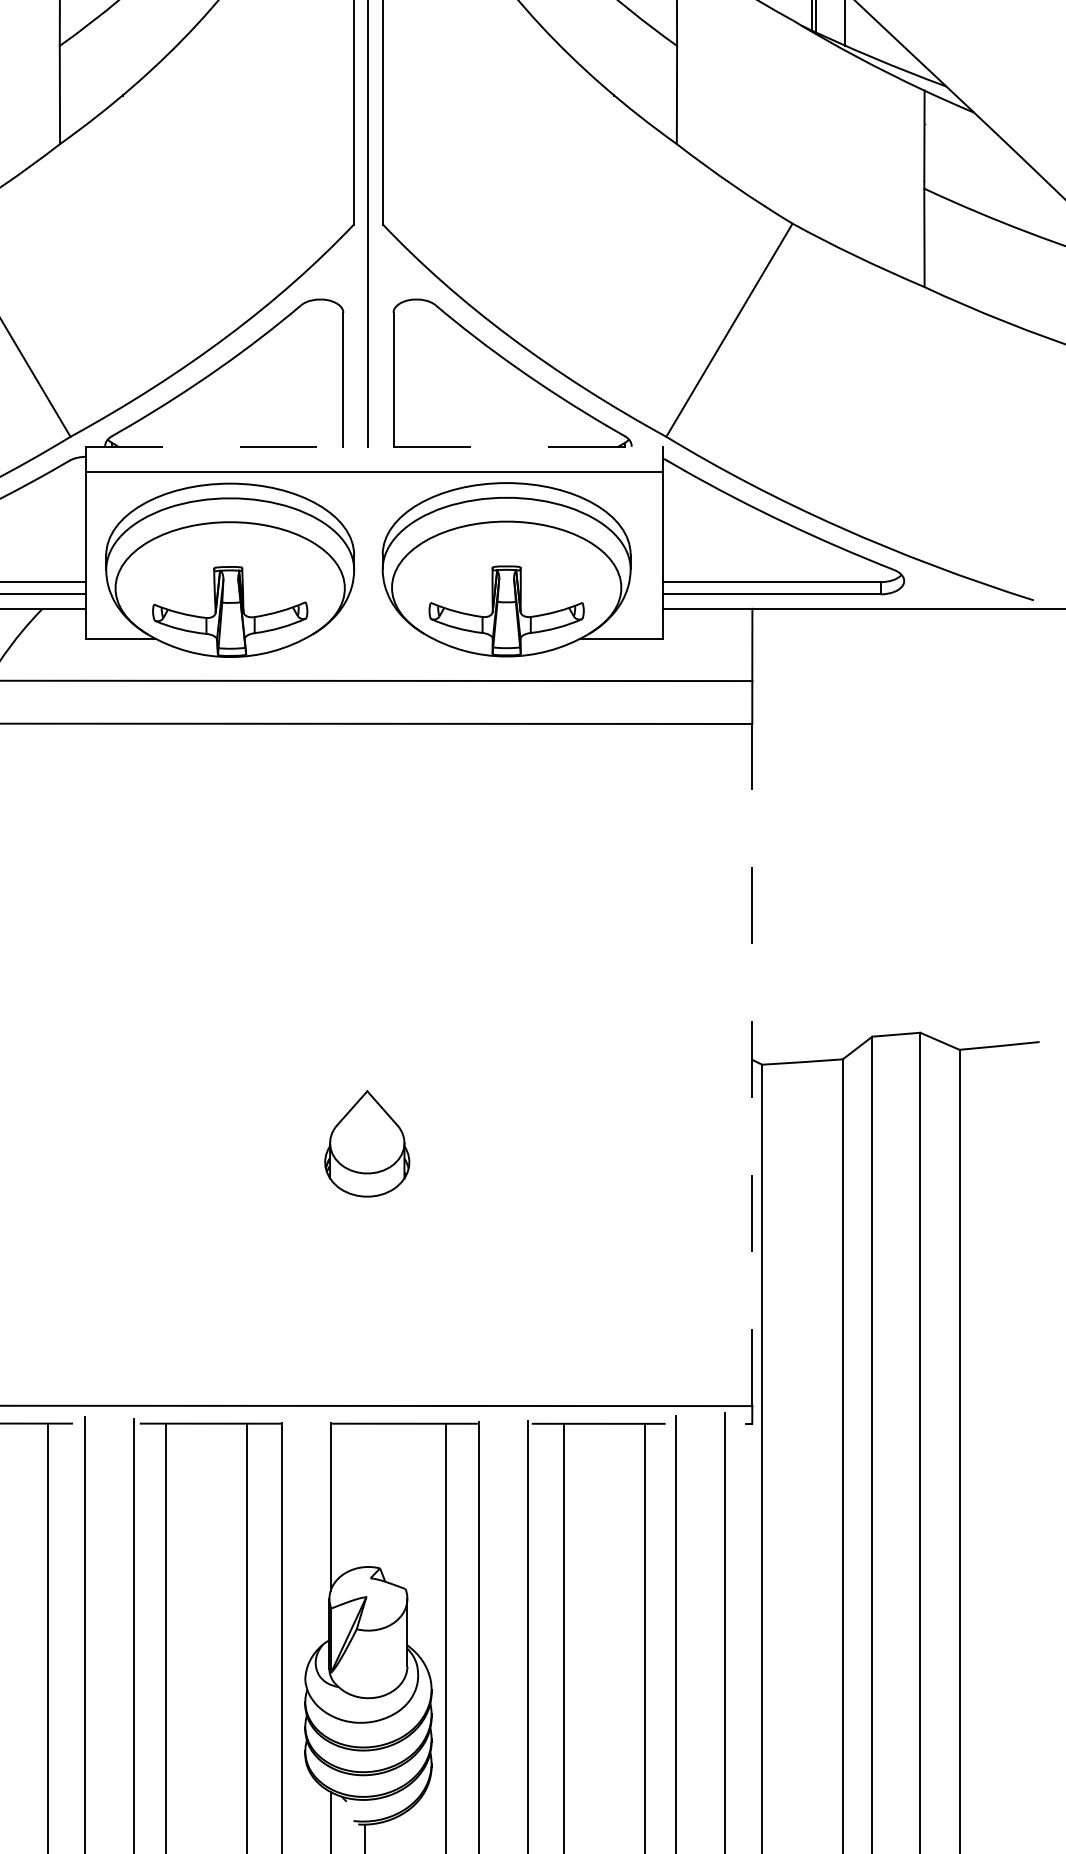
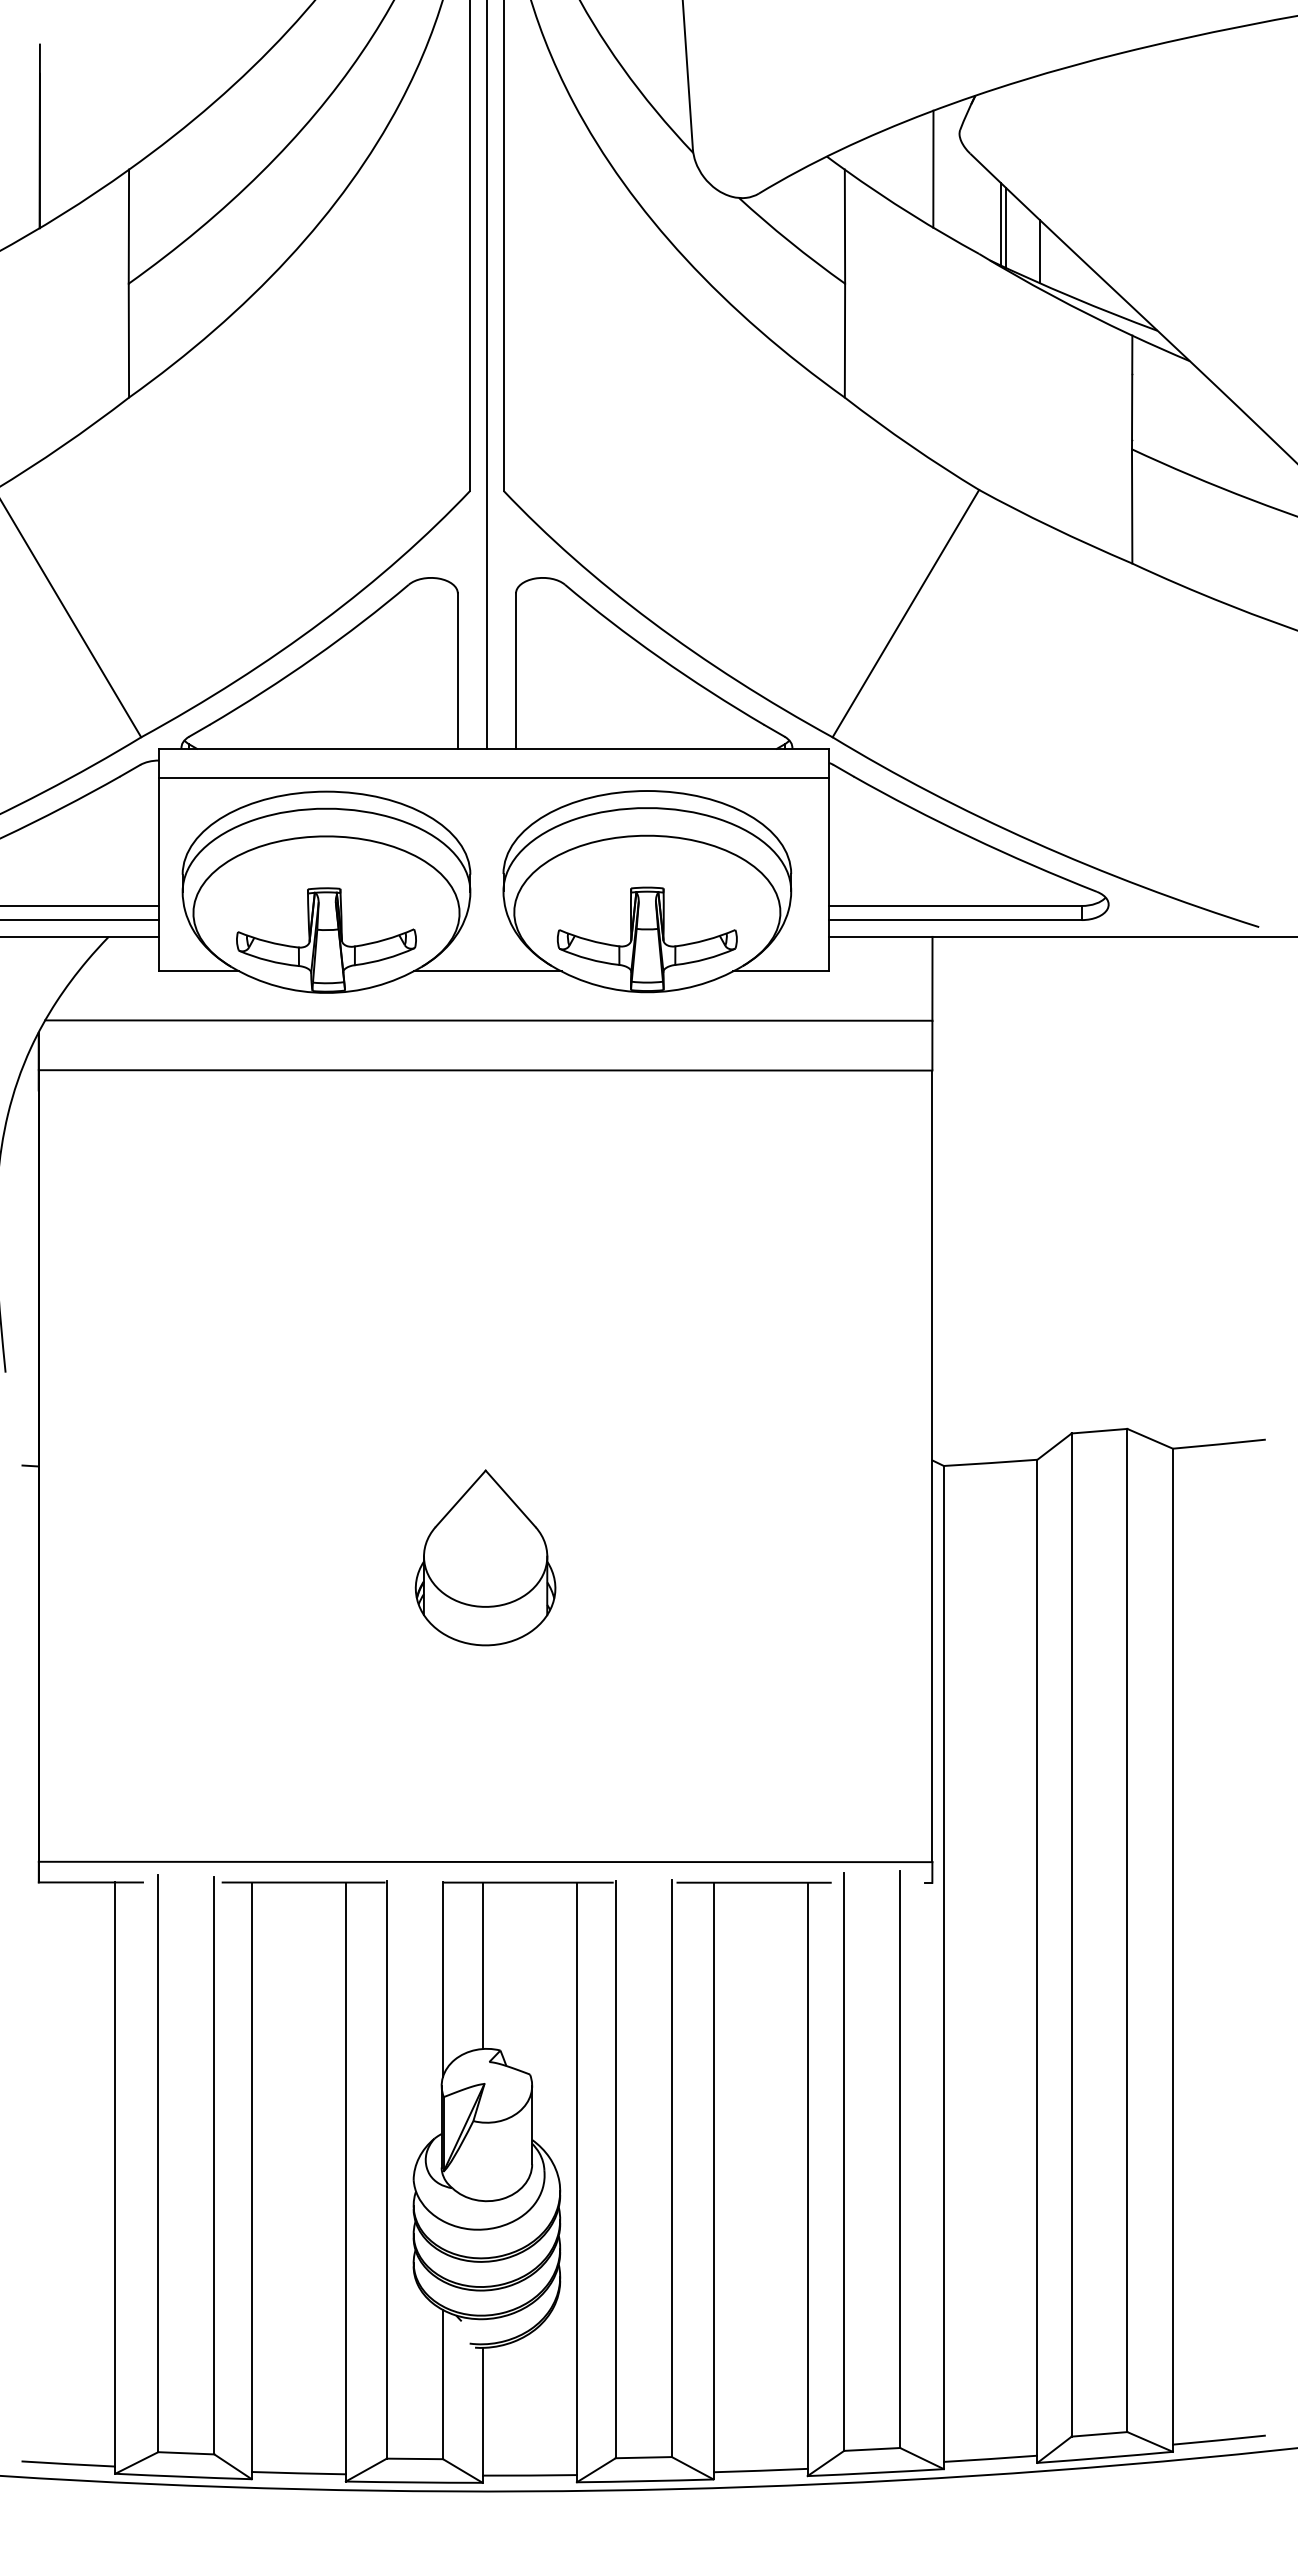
line: (374, 446) -> (494, 748), dashed -> solid
line: (368, 638) -> (487, 971), added
line: (752, 1065) -> (932, 1466), dashed -> solid
part: (367, 1143) -> (485, 1557), size x1.43
line: (364, 1495) -> (482, 1965), added

